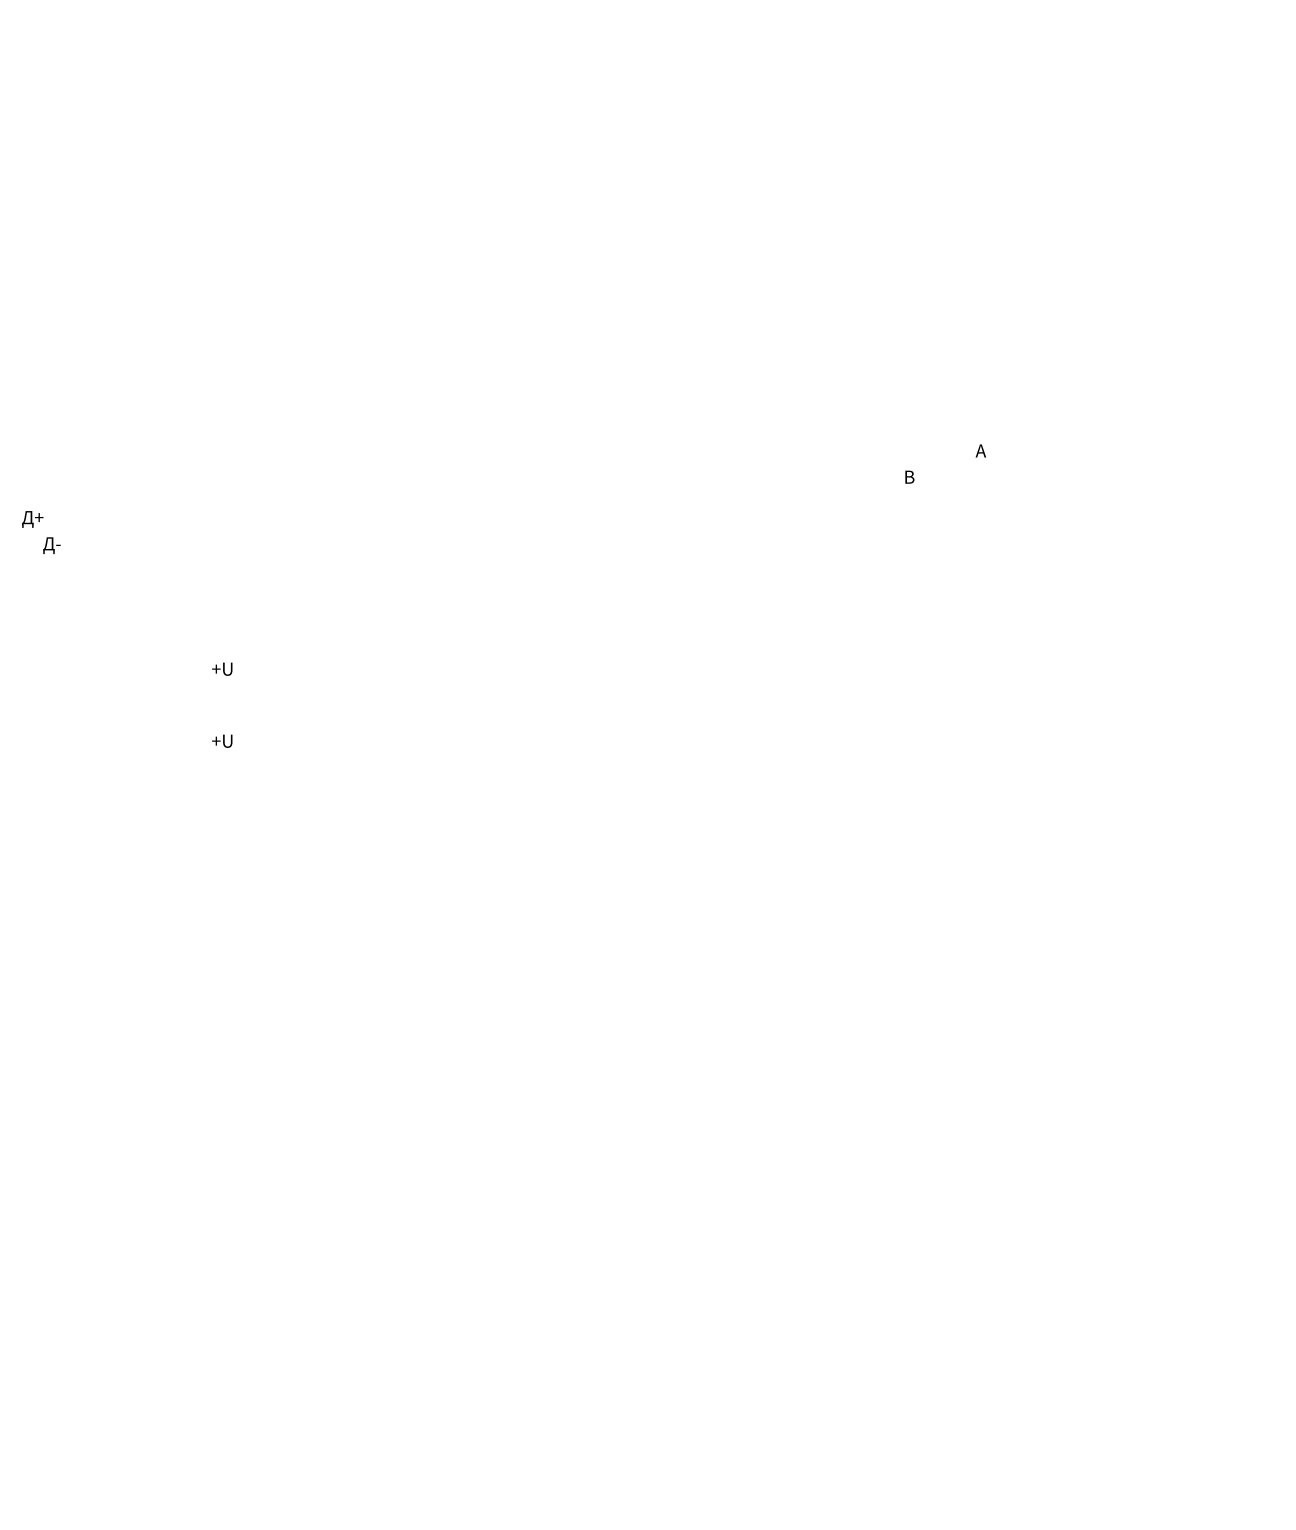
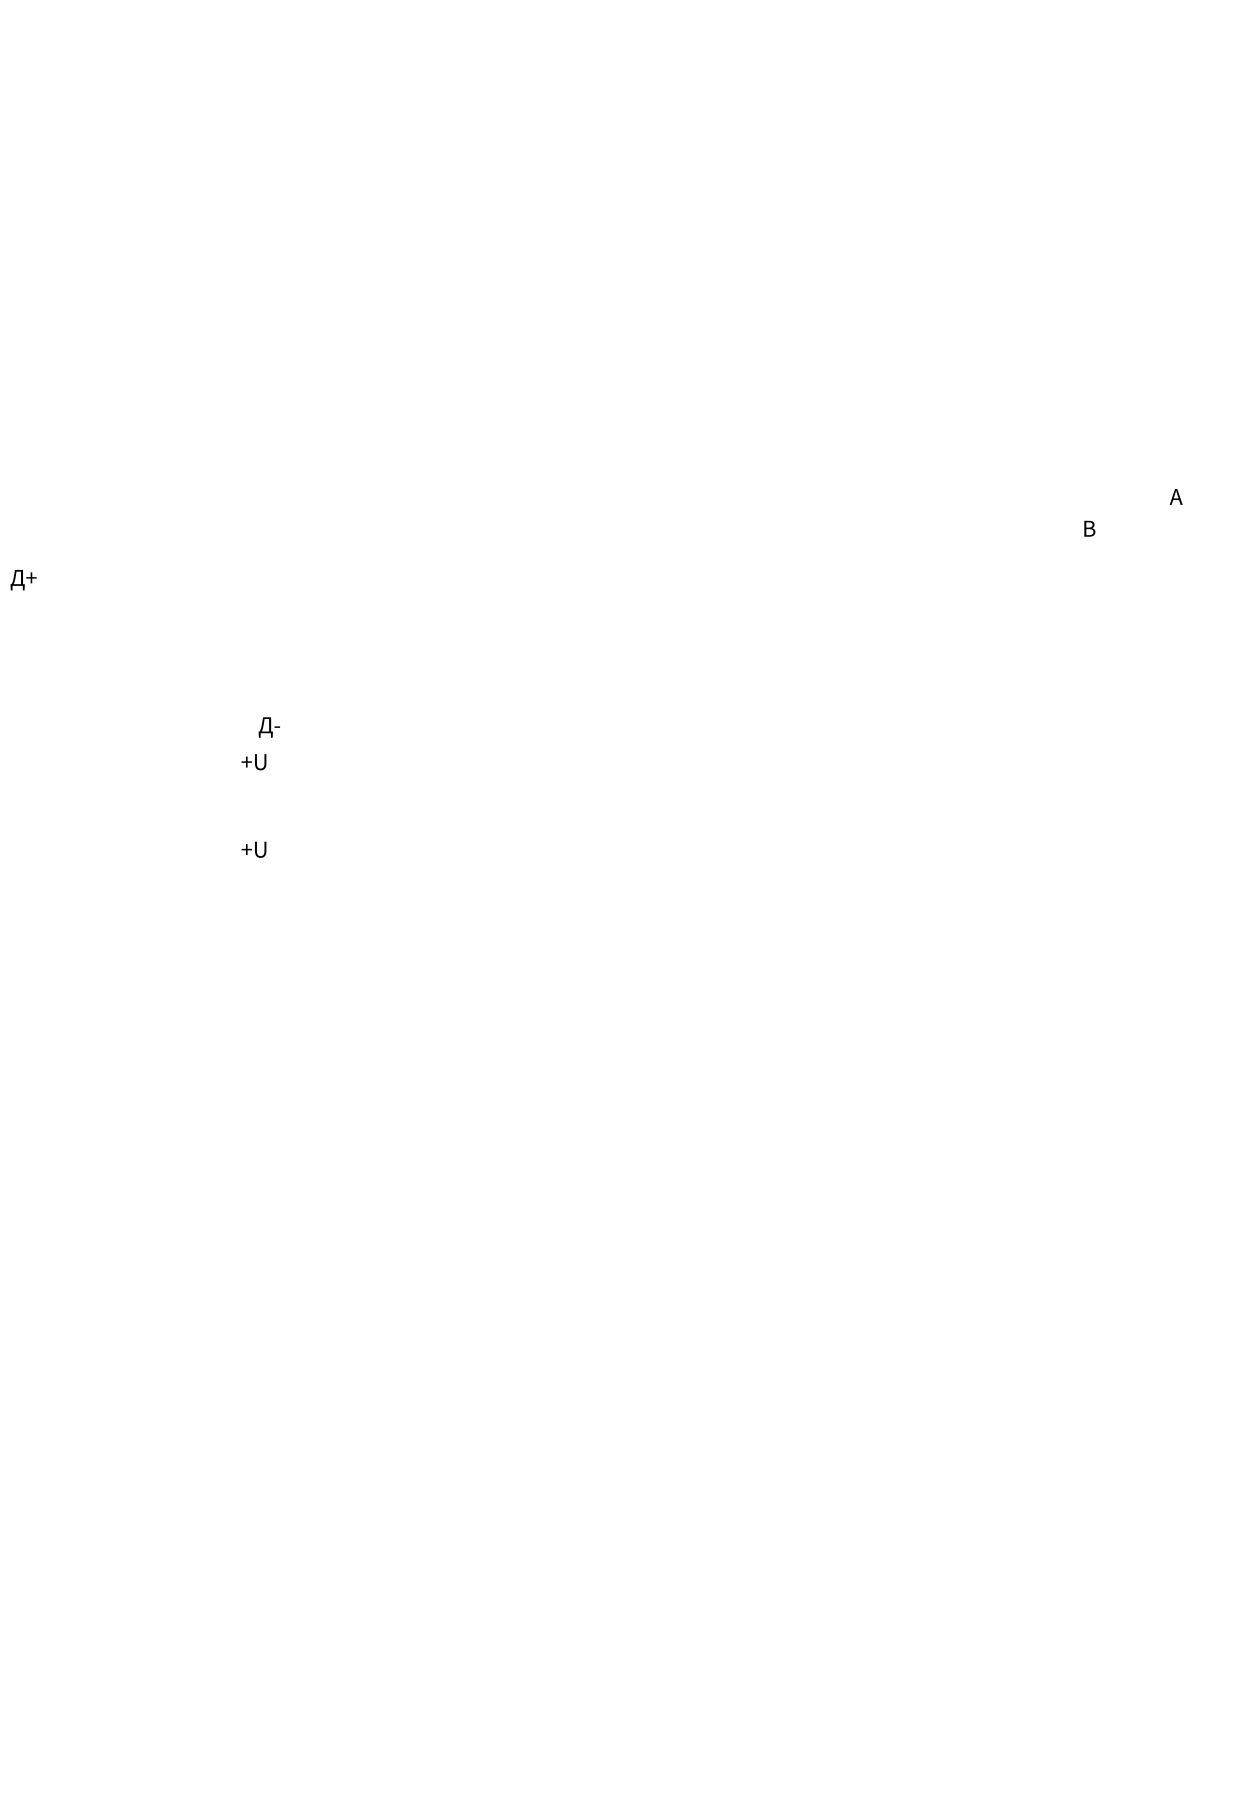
text: (51, 545) -> (268, 727), moved

